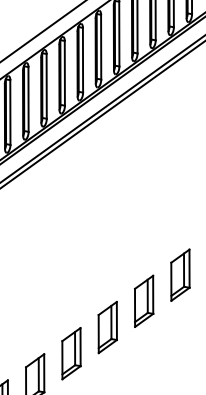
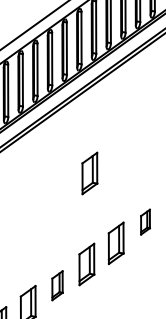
part: (111, 214) -> (89, 173), added
part: (180, 274) -> (145, 221), size x0.6
part: (71, 353) -> (57, 285), size x0.7

